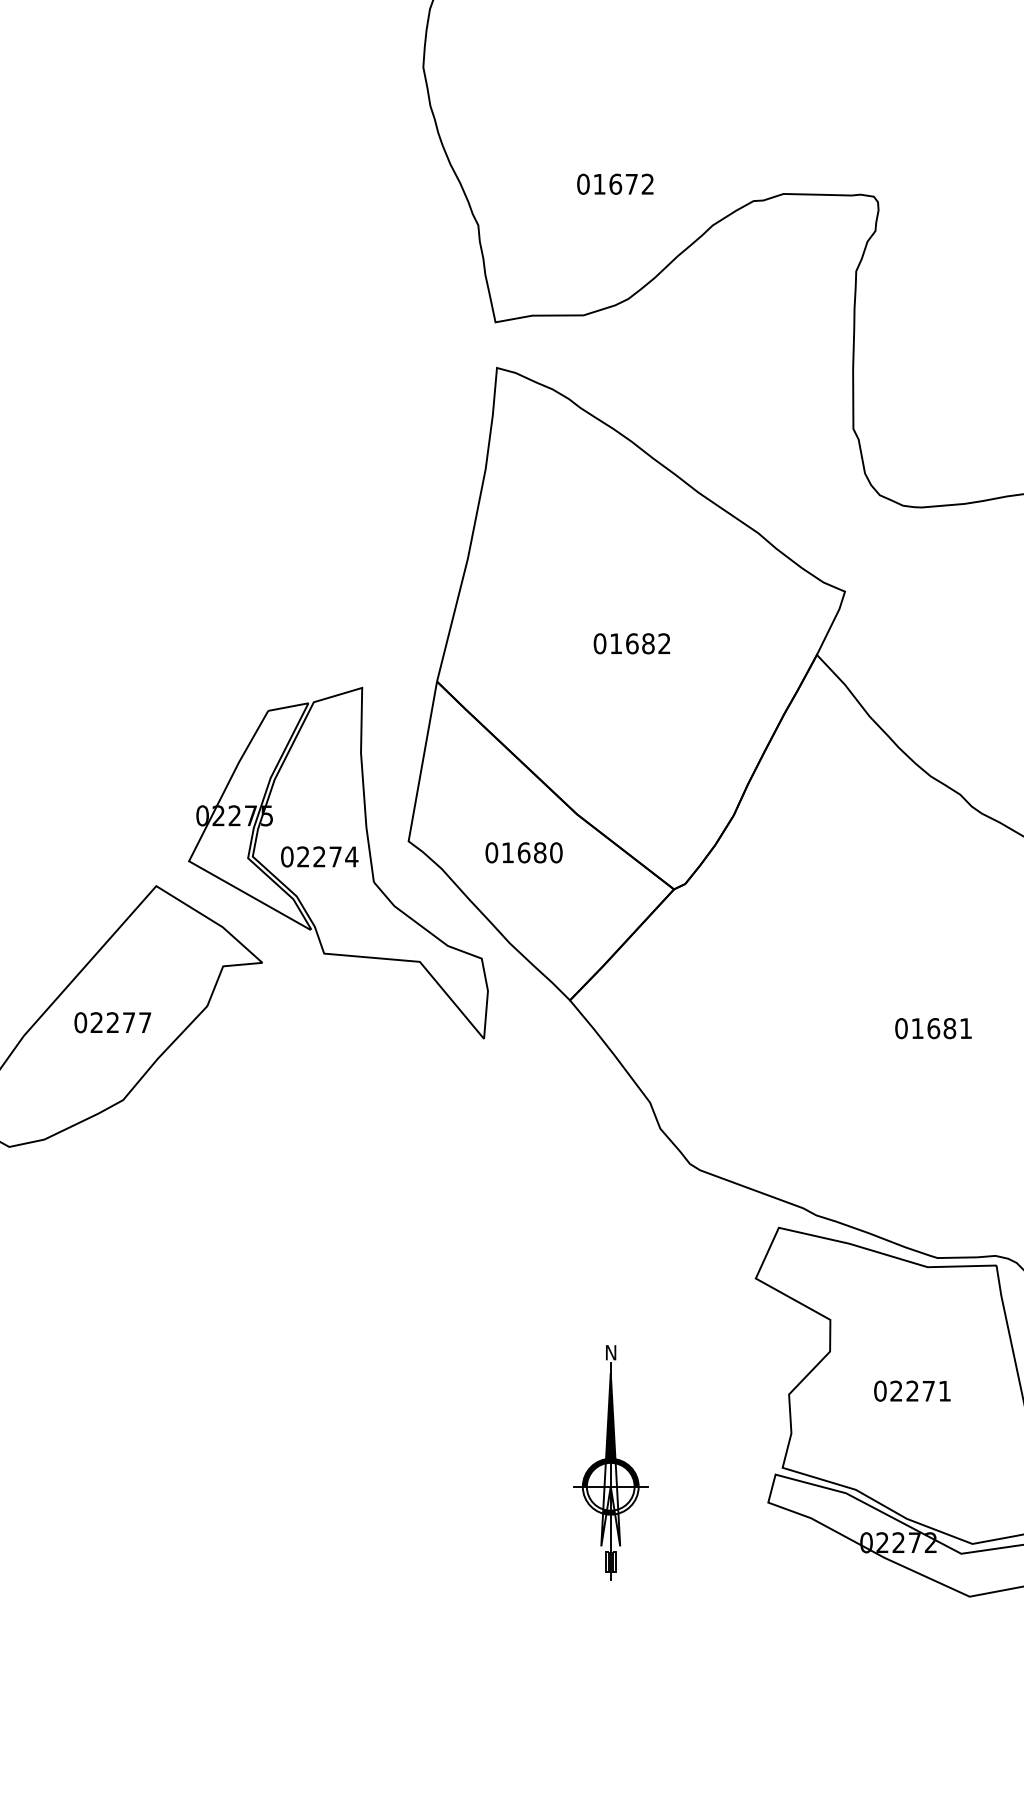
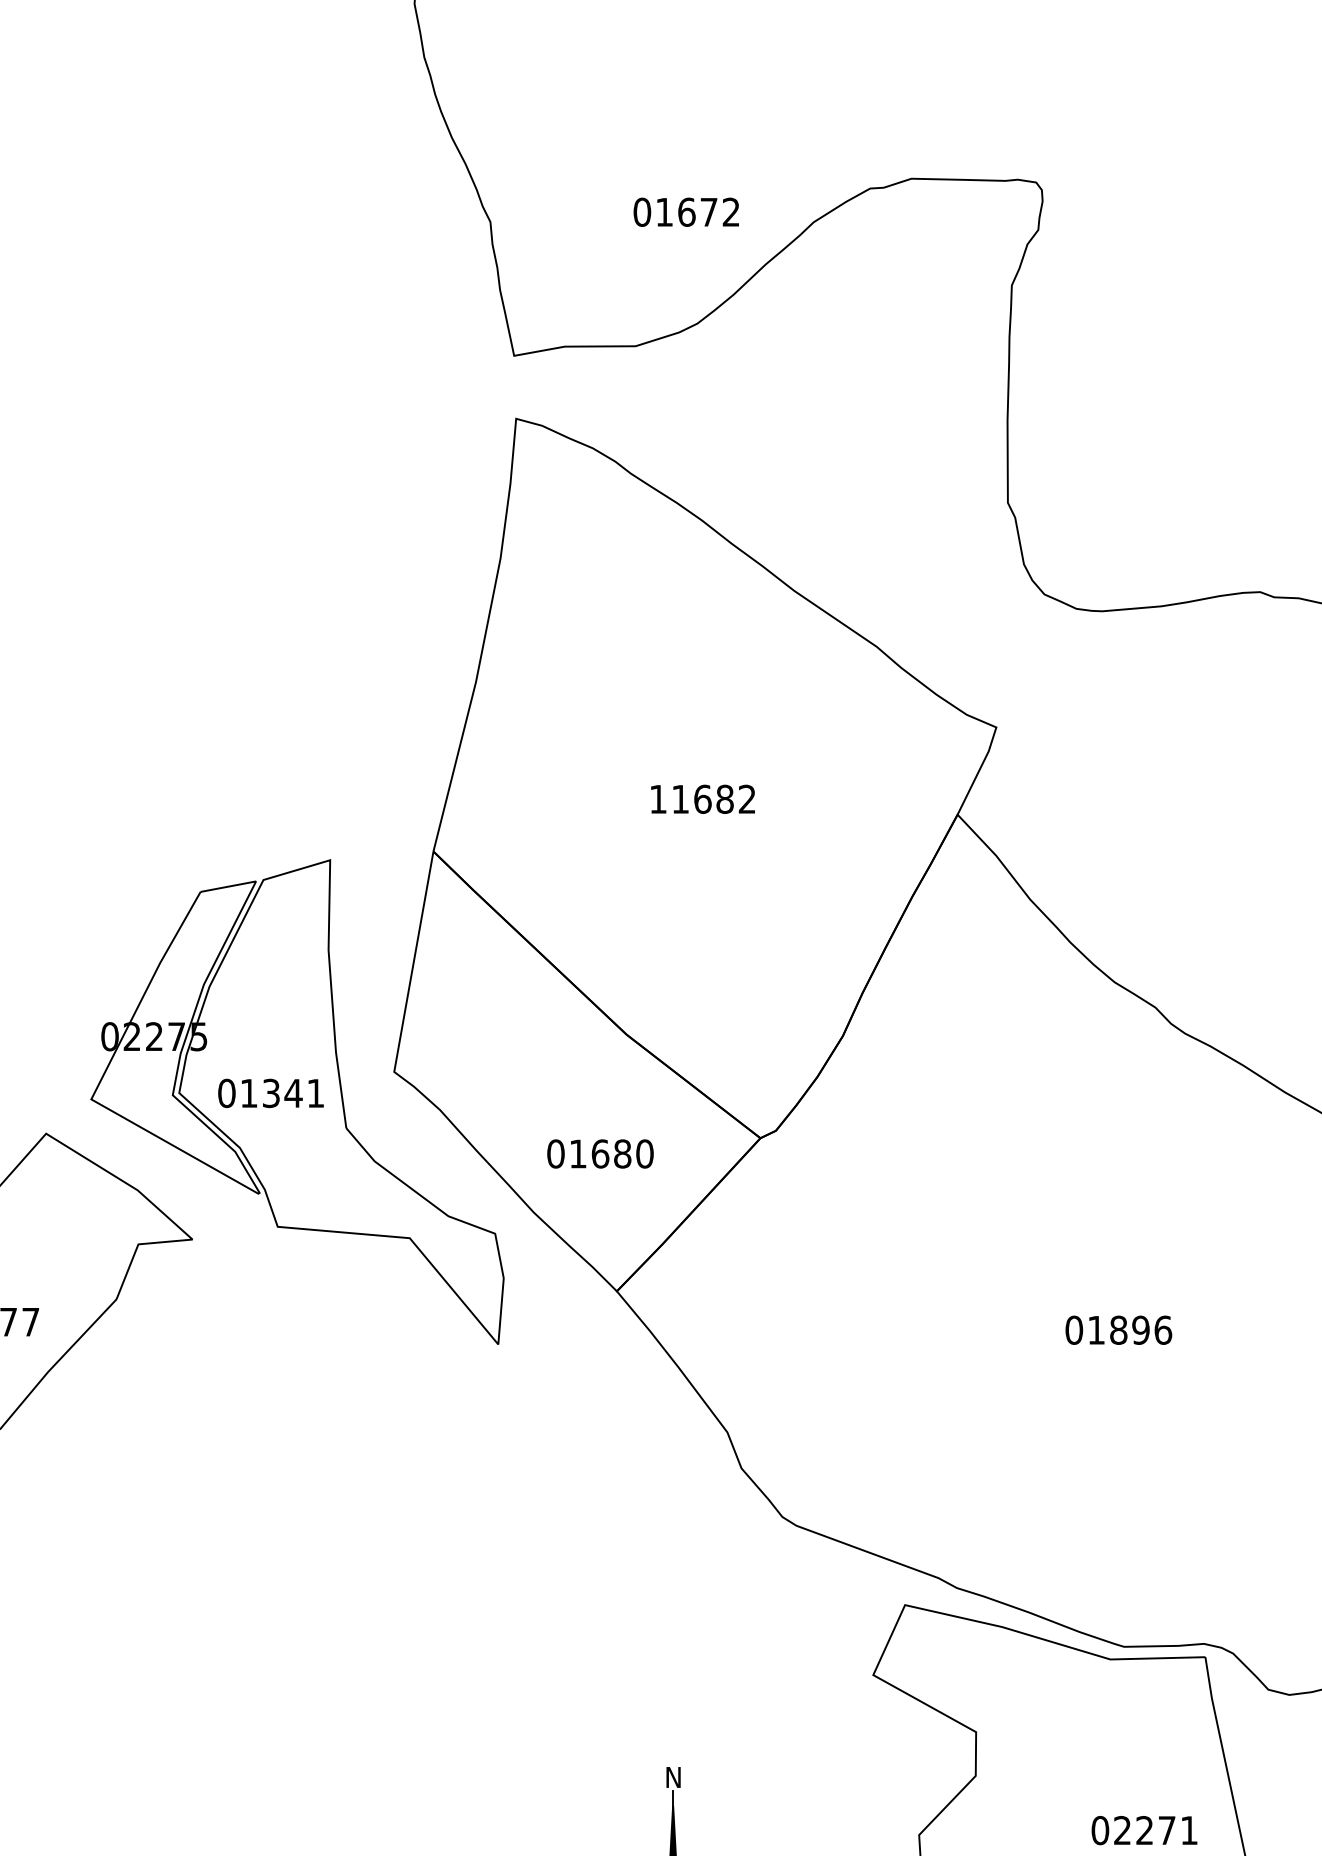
text: (615, 183) -> (686, 211), moved
text: (599, 643) -> (657, 798), 01682 -> 11682
text: (523, 852) -> (599, 1153), moved
text: (327, 856) -> (282, 1092), 02274 -> 01341
text: (949, 1028) -> (1140, 1330), 01681 -> 01896
text: (912, 1390) -> (1144, 1829), moved

